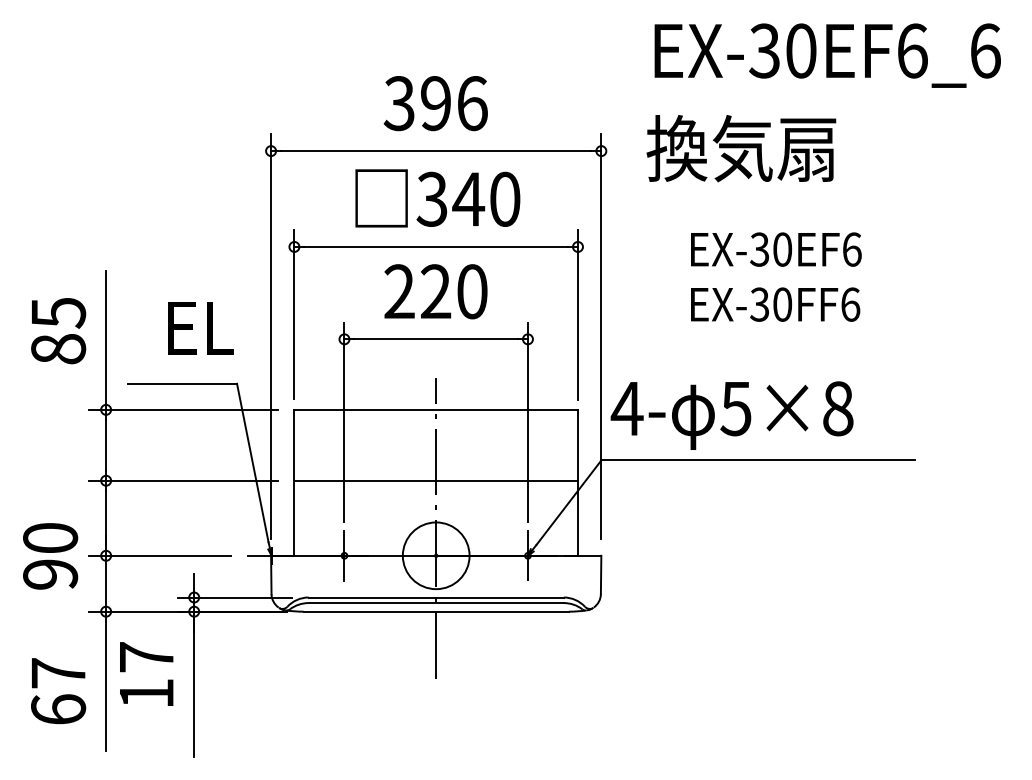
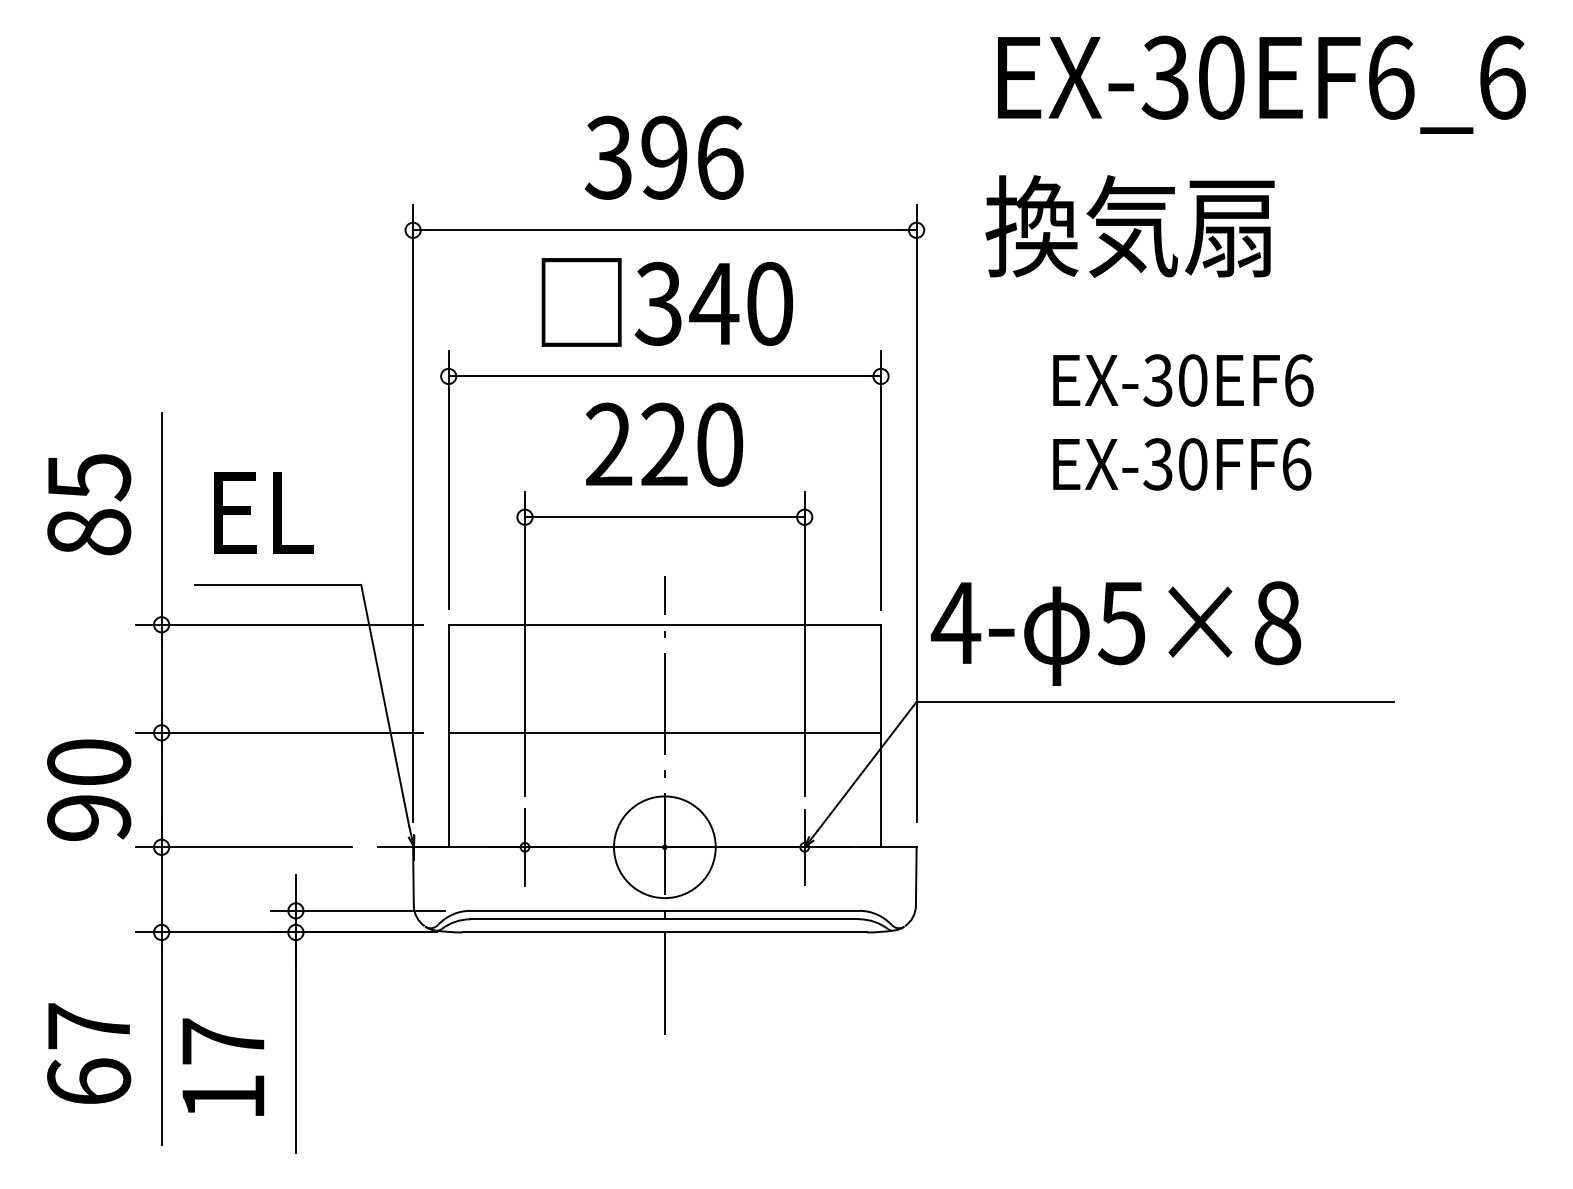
text: (200, 328) -> (262, 512), moved
text: (50, 556) -> (89, 790), moved
text: (146, 673) -> (223, 1066), moved

